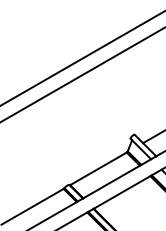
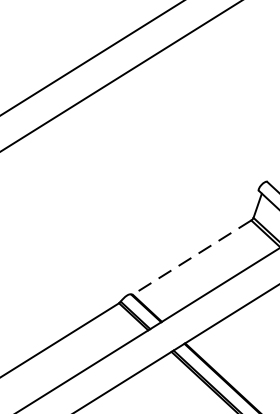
line: (98, 168) -> (192, 256), solid -> dashed

